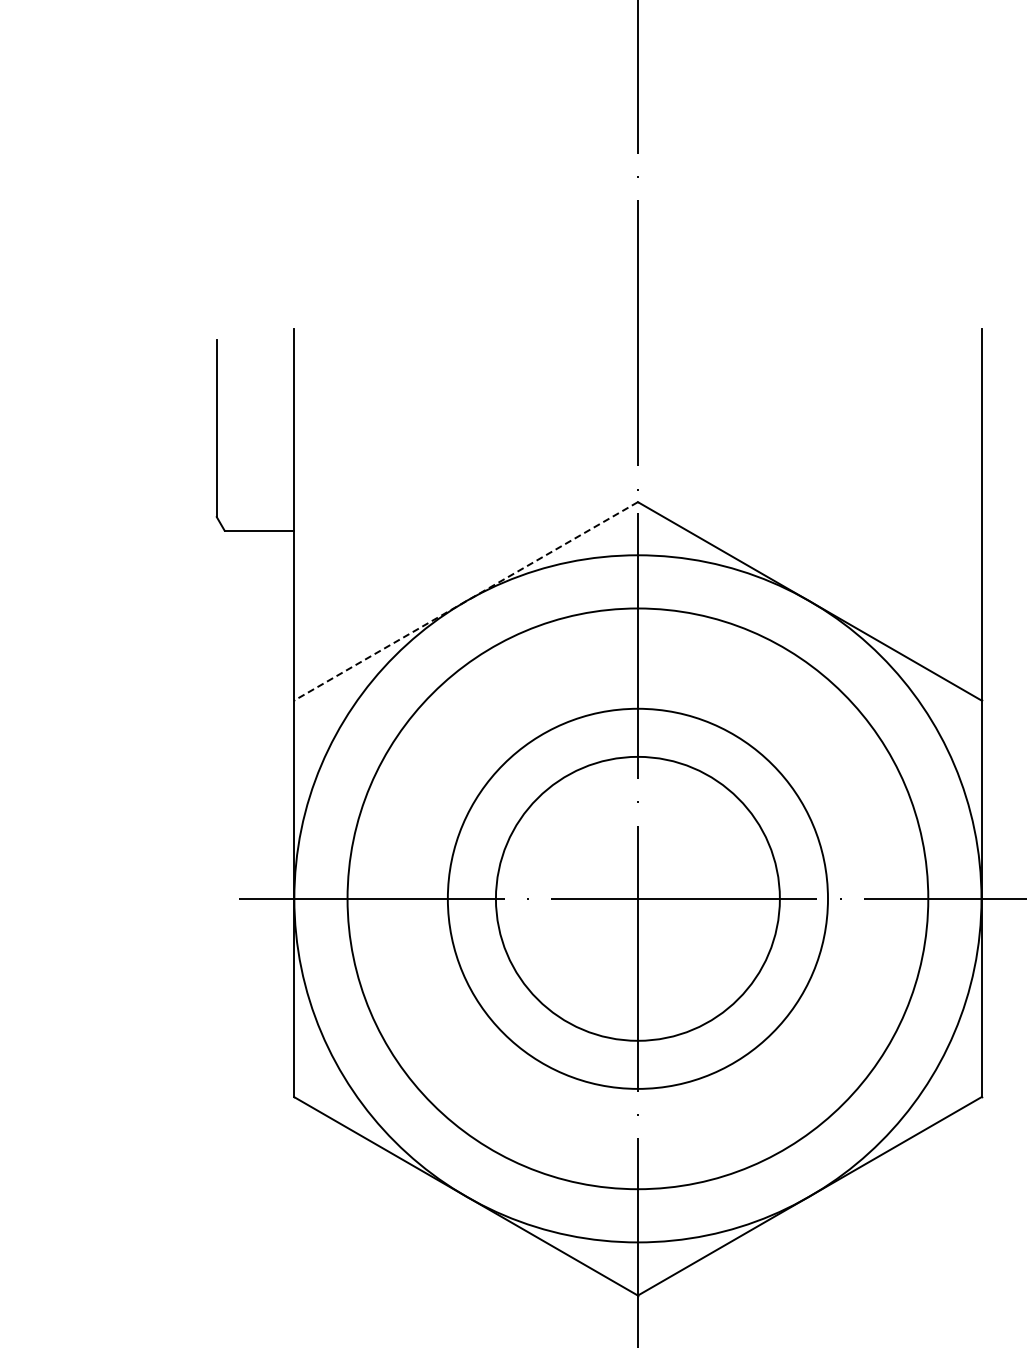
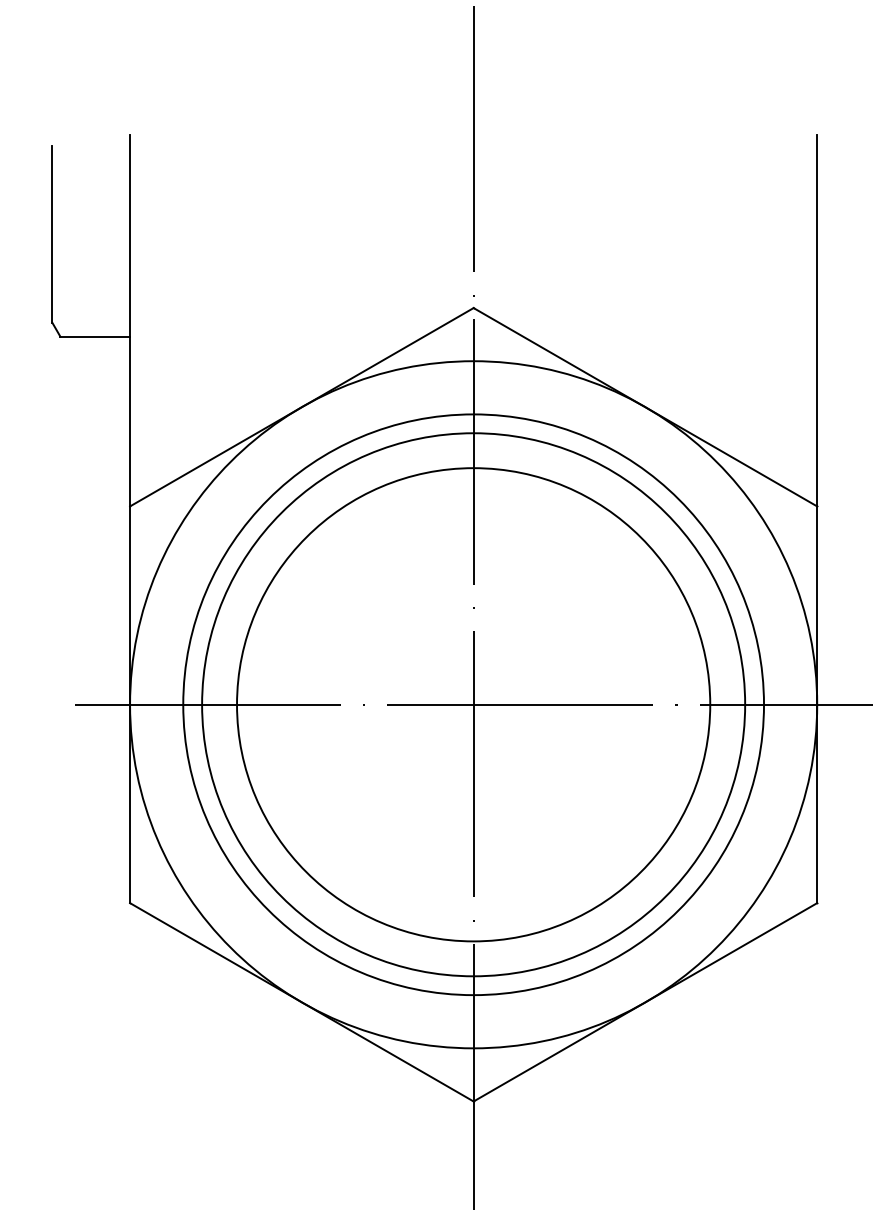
line: (465, 601) -> (301, 407), dashed -> solid
circle: (637, 898) -> (473, 704), size x1.43
circle: (637, 898) -> (473, 704), size x1.67

